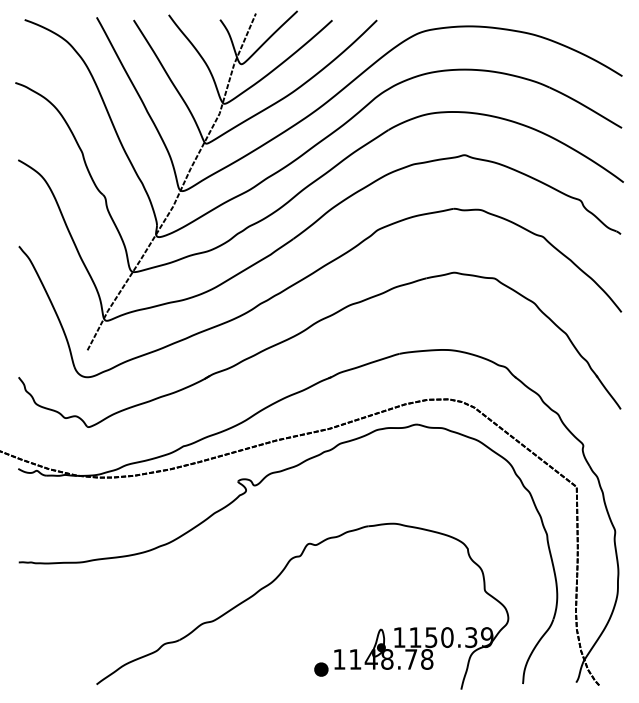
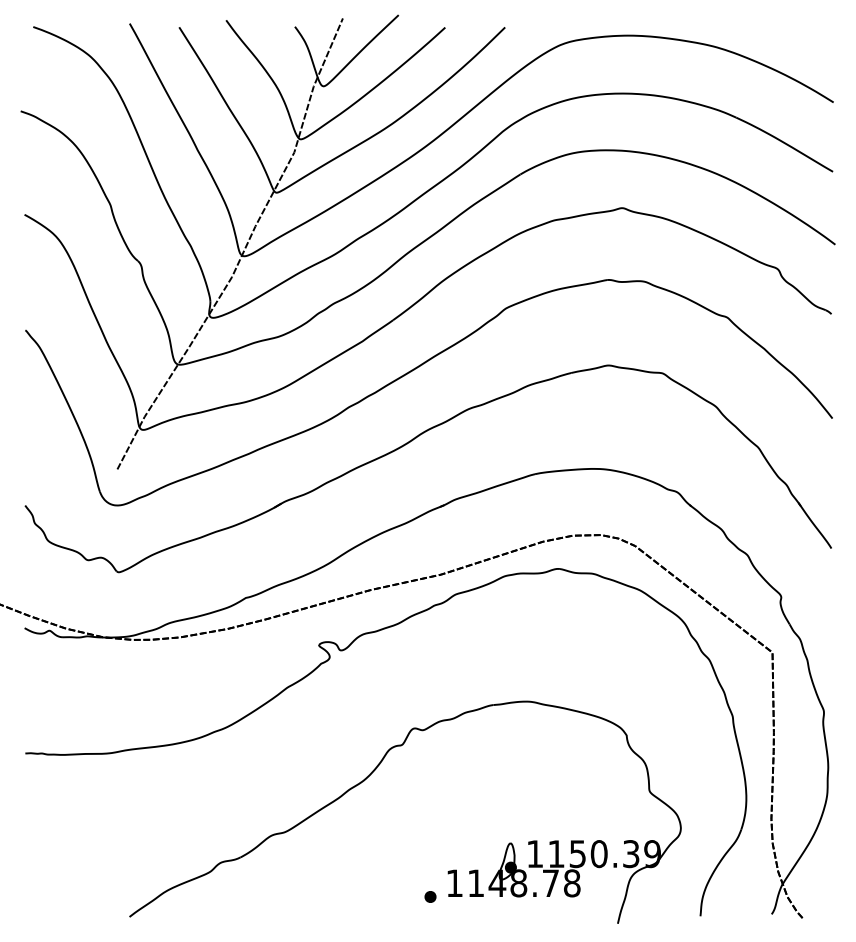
part: (321, 669) -> (430, 896), size x0.62

